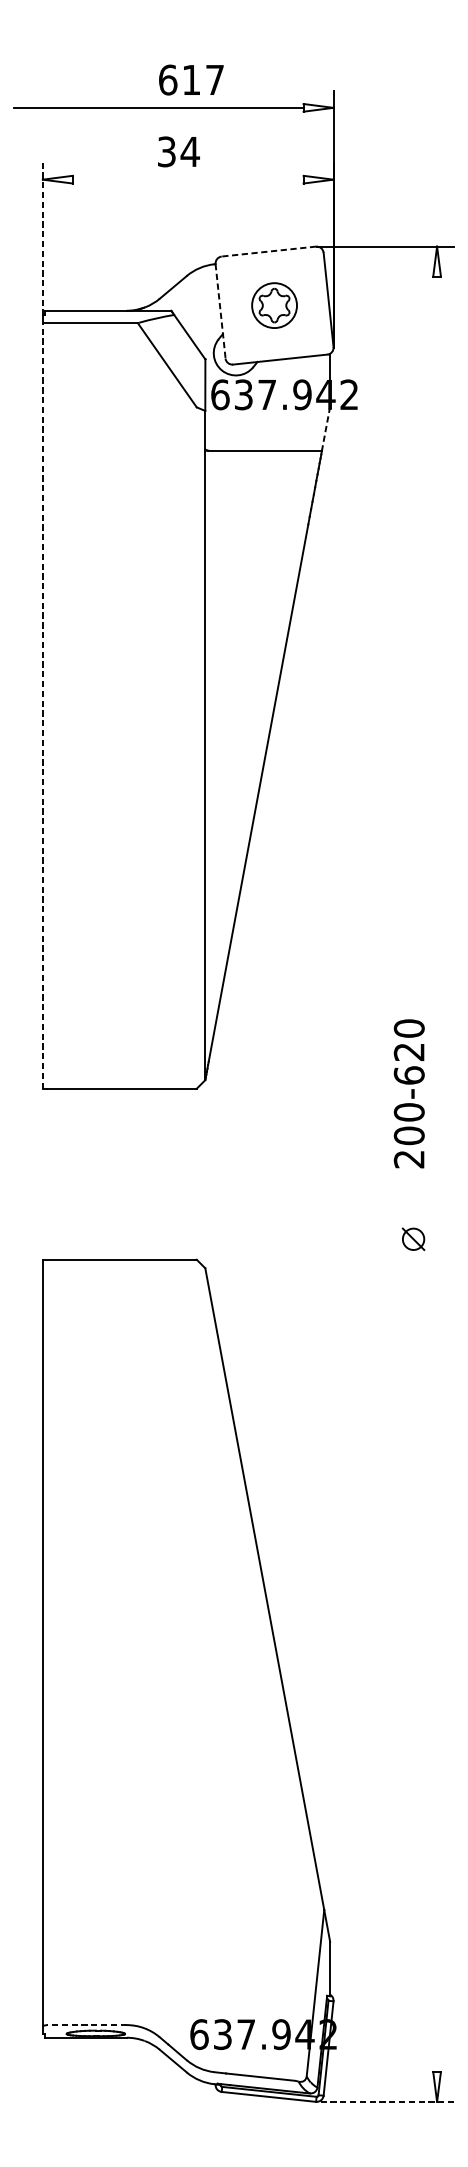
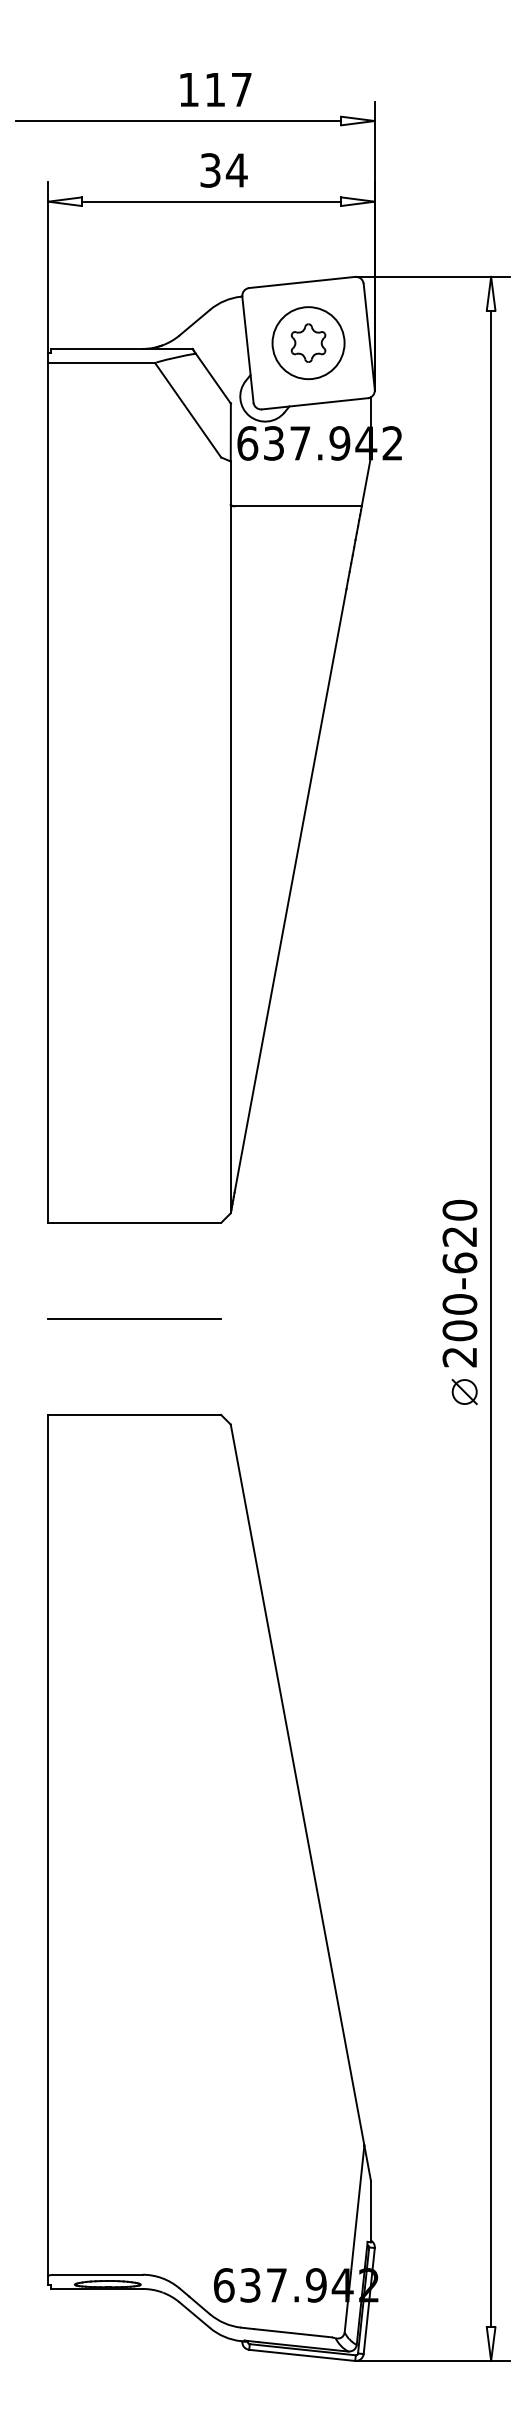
text: (167, 79) -> (188, 89), 617 -> 117
text: (178, 151) -> (223, 170), moved
line: (188, 179) -> (211, 201), added
line: (43, 239) -> (48, 268), dashed -> solid
line: (268, 251) -> (301, 282), dashed -> solid
circle: (274, 305) -> (308, 343), size x1.43
line: (220, 312) -> (247, 350), dashed -> solid
line: (326, 429) -> (366, 482), dashed -> solid
line: (43, 705) -> (48, 792), dashed -> solid
text: (408, 1093) -> (459, 1283), moved
line: (119, 1173) -> (134, 1318), added
line: (437, 1173) -> (491, 1318), added
line: (86, 2024) -> (97, 2274), dashed -> solid
line: (384, 2101) -> (432, 2360), dashed -> solid

